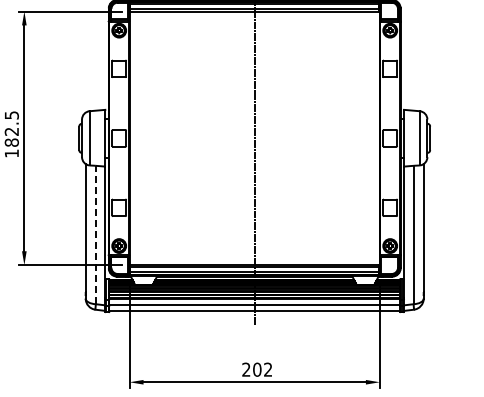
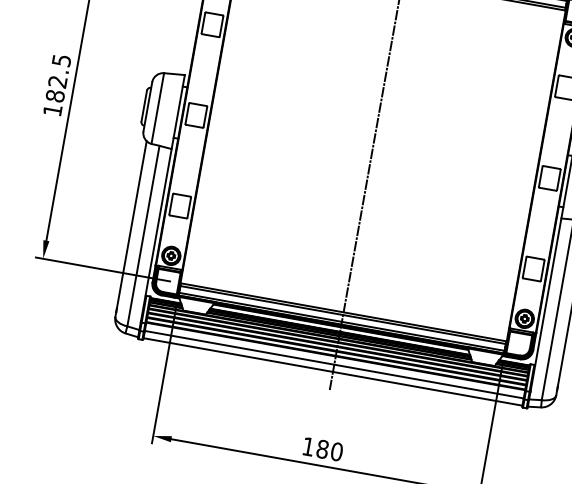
line: (95, 234) -> (143, 235), dashed -> solid
text: (257, 369) -> (323, 449), 202 -> 180

